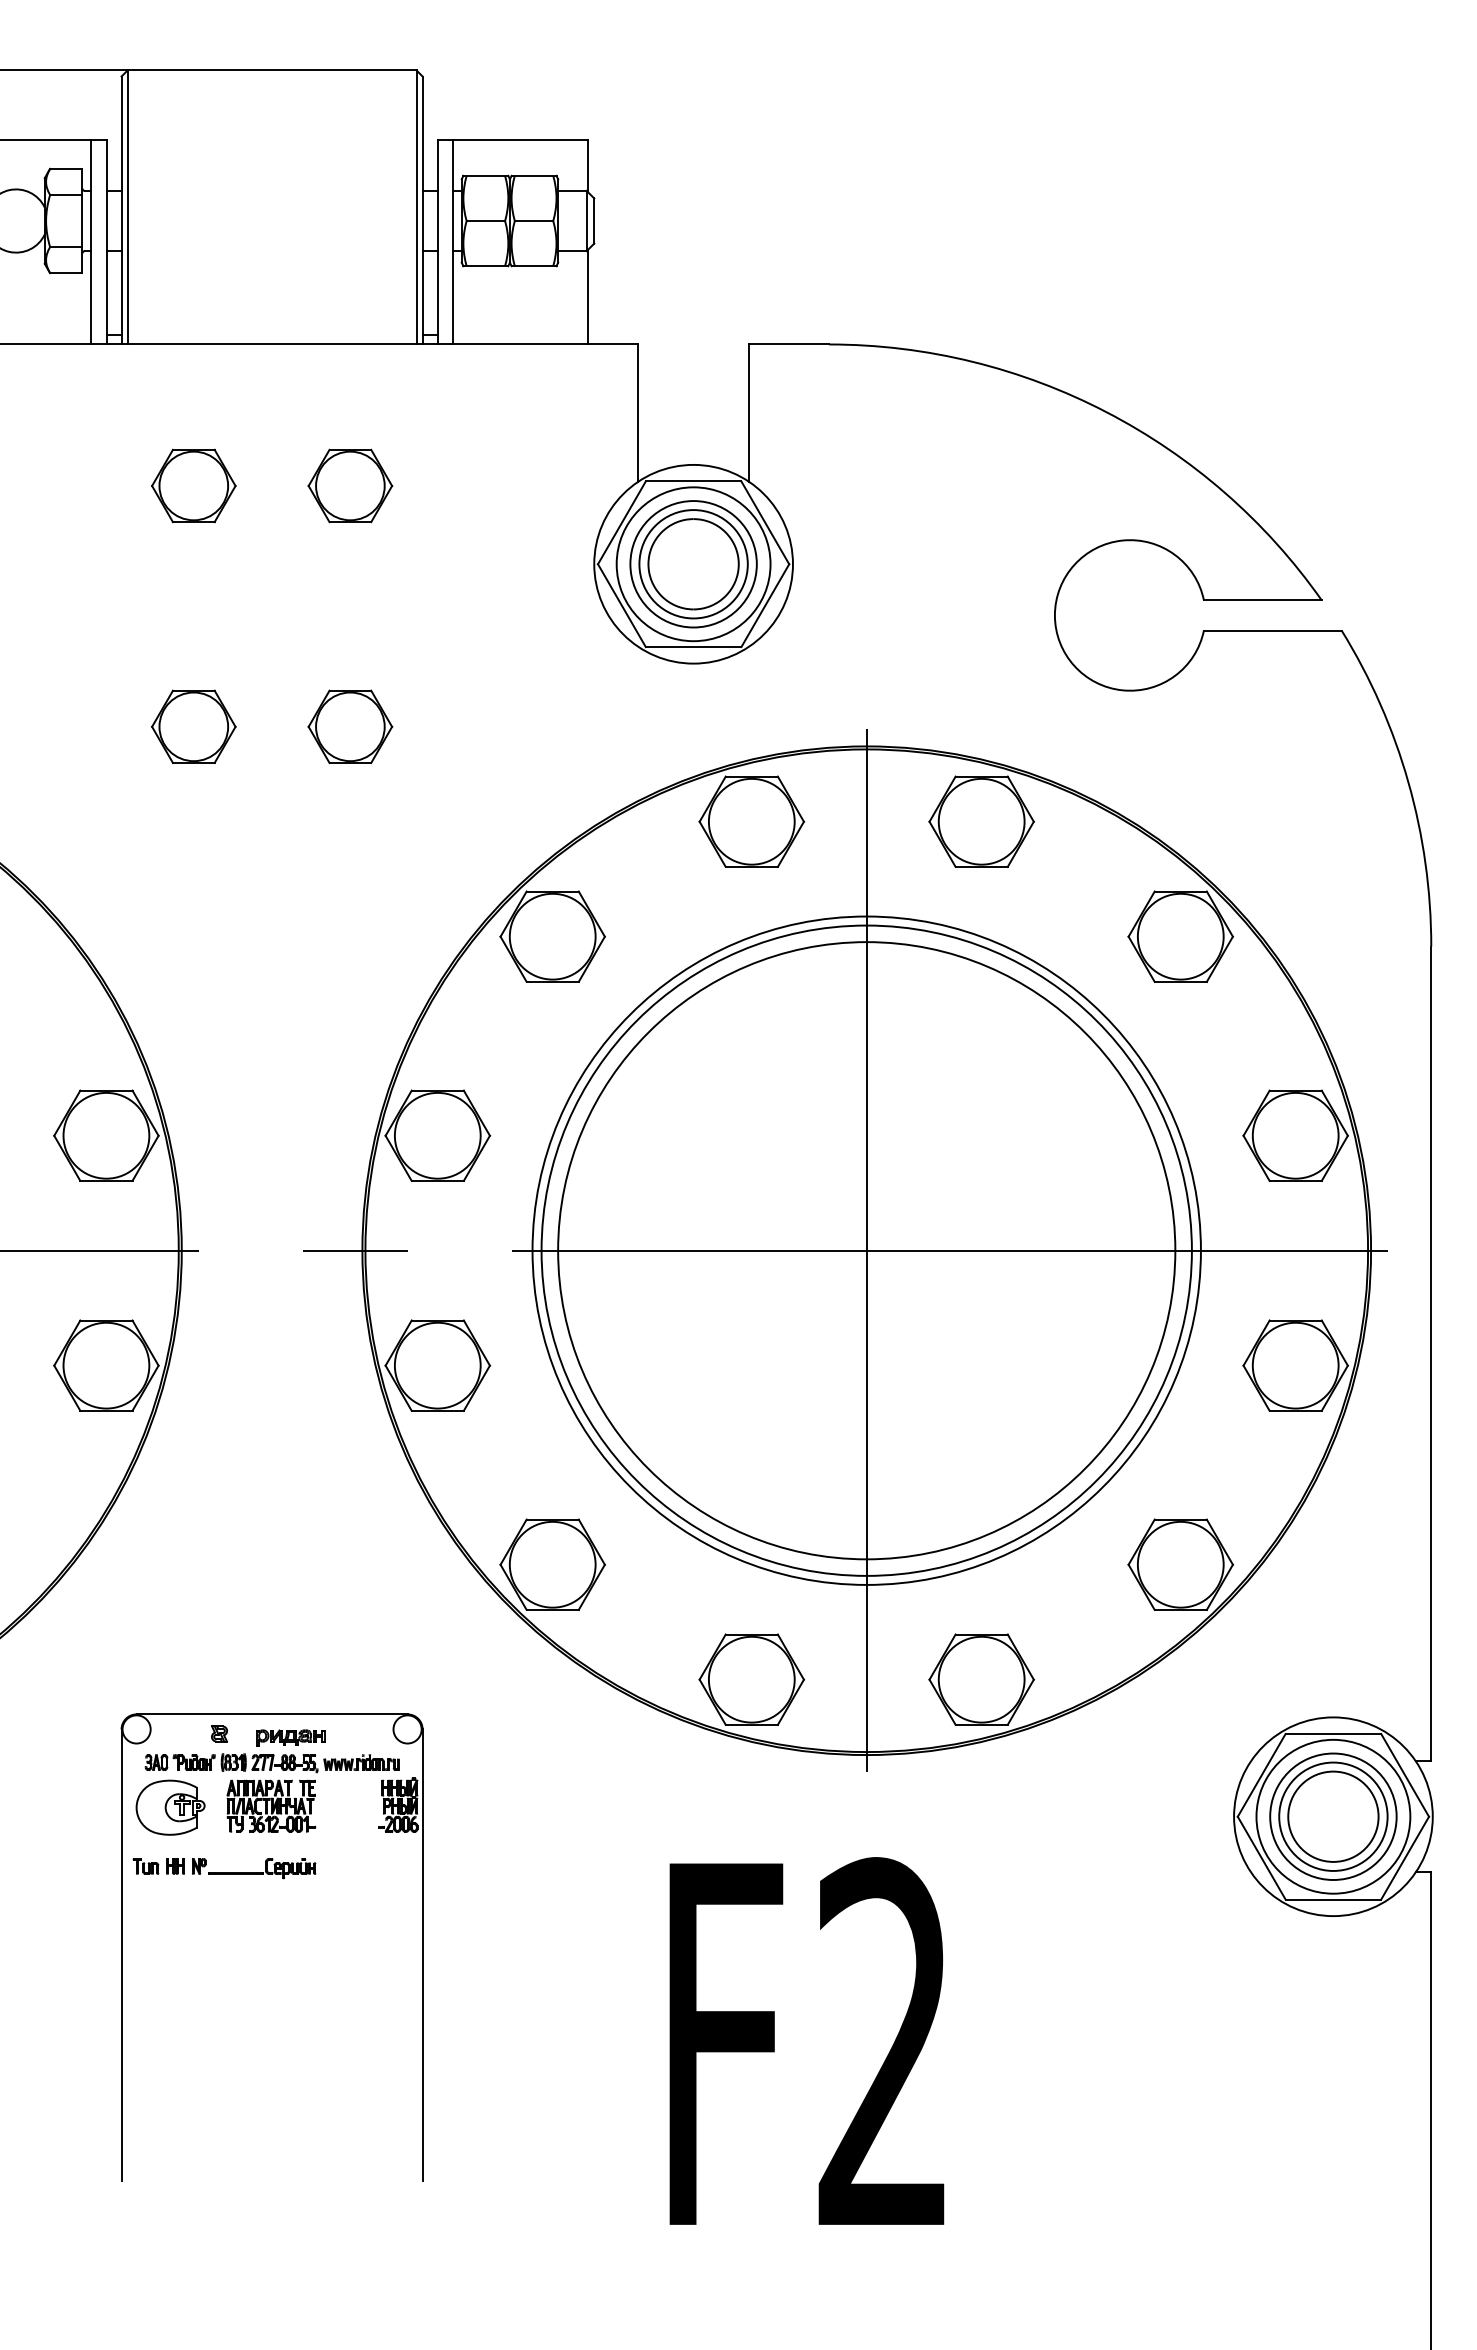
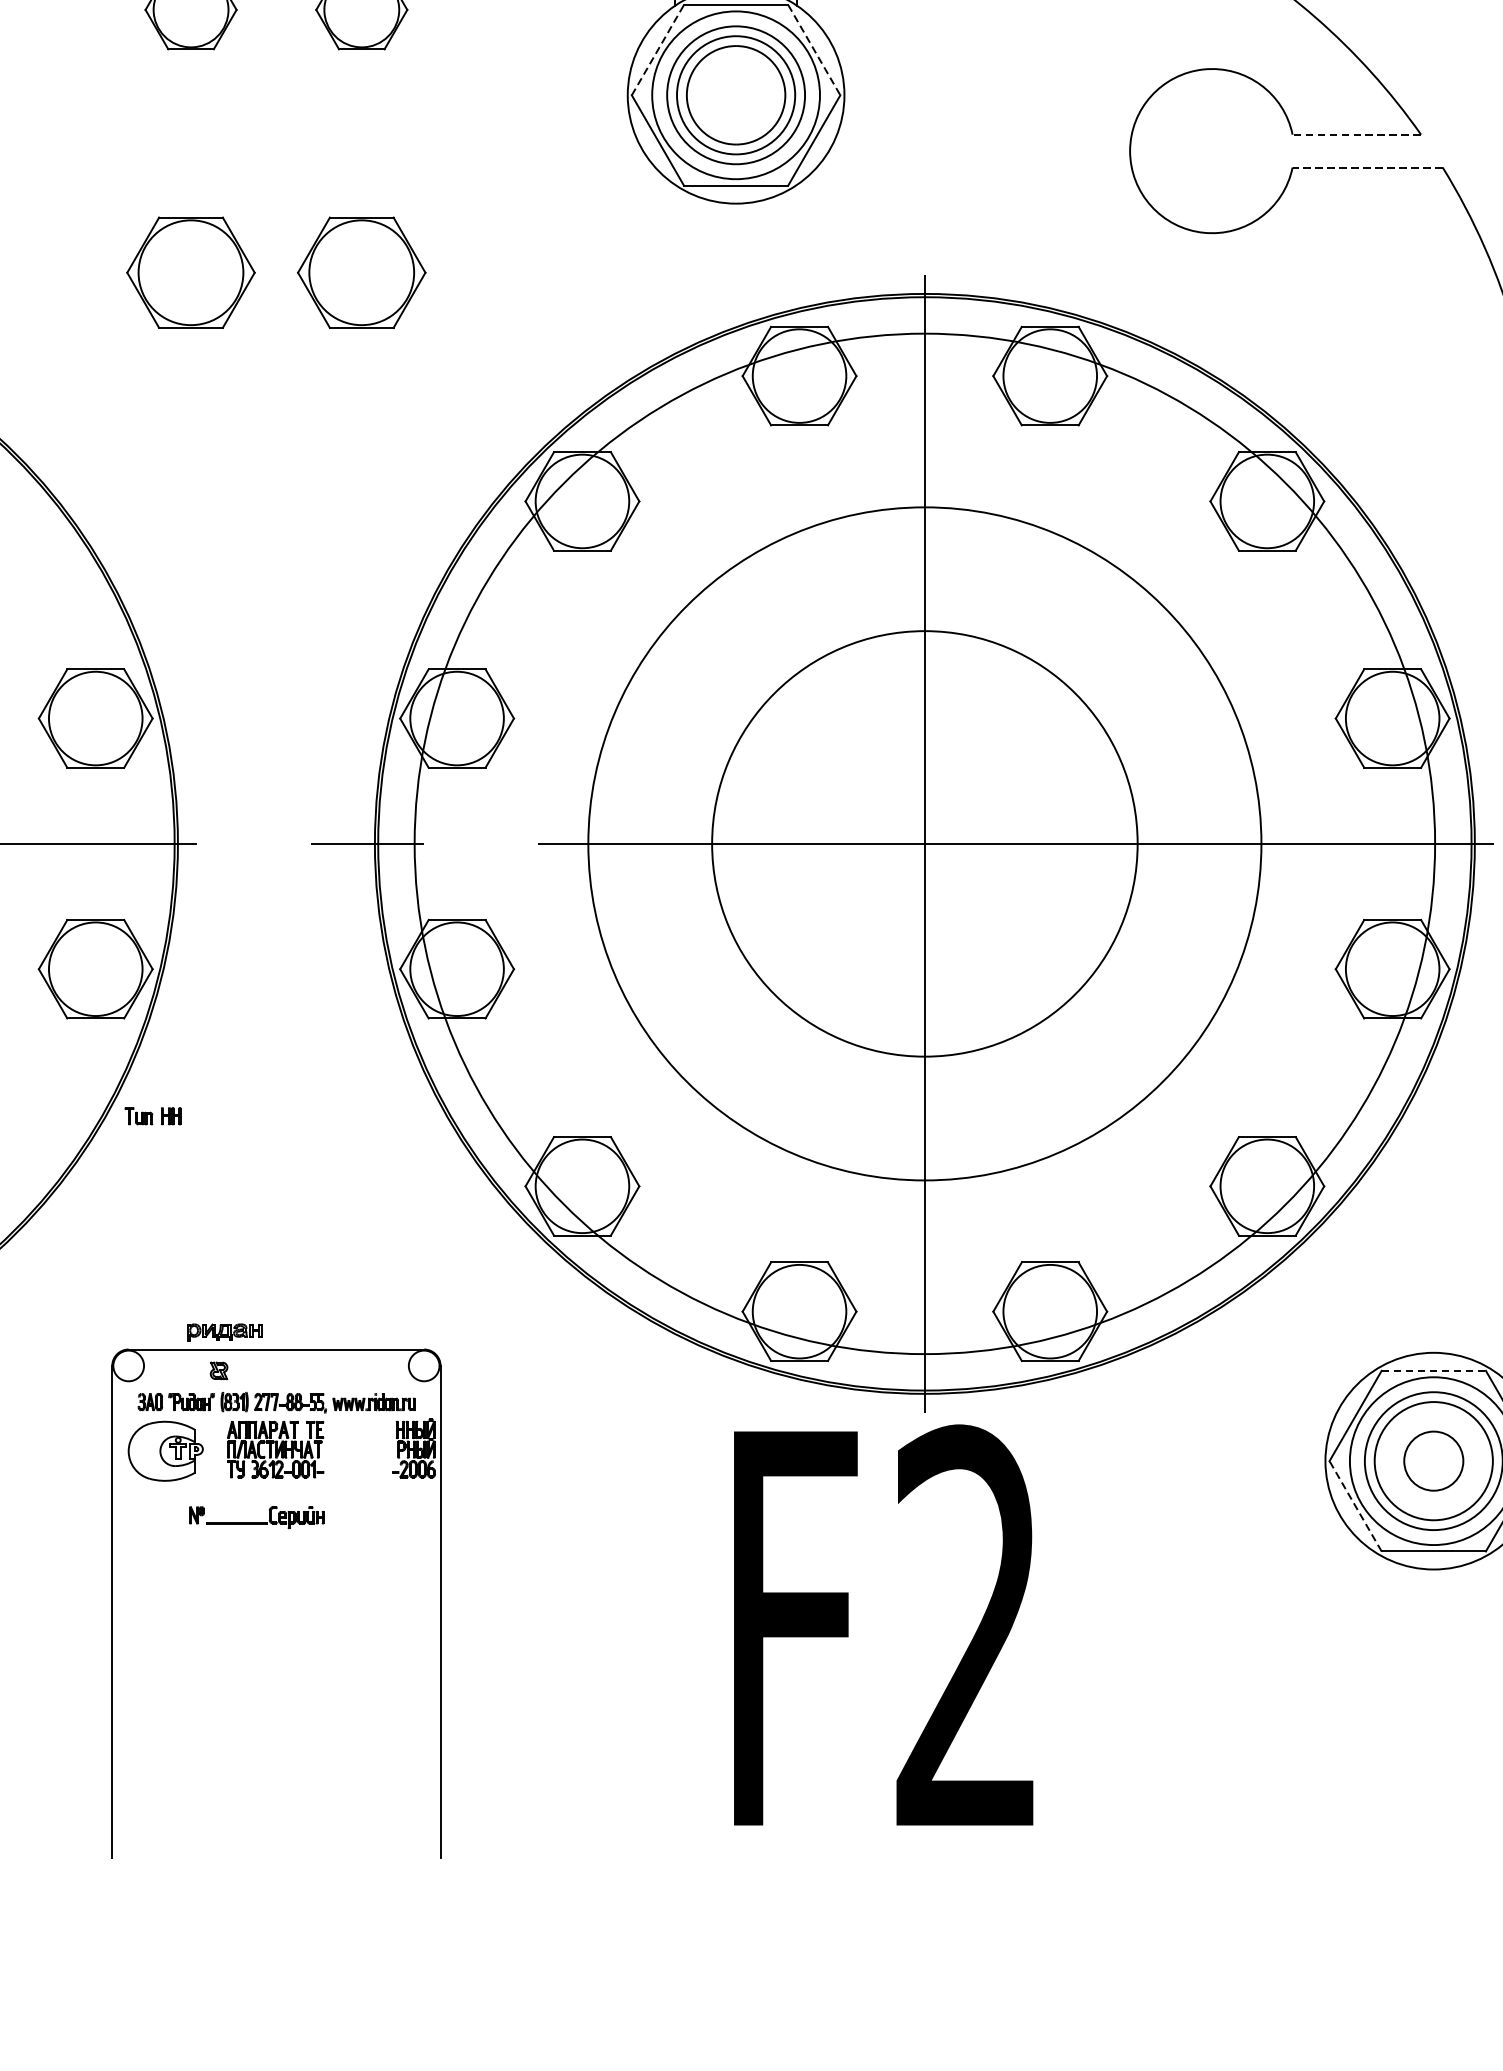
line: (621, 522) -> (657, 49), solid -> dashed
line: (765, 522) -> (814, 49), solid -> dashed
line: (1262, 600) -> (1356, 134), solid -> dashed
line: (1272, 630) -> (1367, 167), solid -> dashed
part: (193, 726) -> (190, 272), size x1.4
part: (350, 726) -> (361, 272), size x1.4
circle: (866, 1250) -> (924, 843), size x0.6
circle: (866, 1250) -> (924, 843), size x1.4
line: (1333, 1733) -> (1433, 1370), solid -> dashed
part: (290, 1737) -> (224, 1332), moved
circle: (1333, 1816) -> (1433, 1460), size x0.6
line: (1261, 1858) -> (1355, 1506), solid -> dashed
part: (158, 1866) -> (152, 1116), moved
text: (806, 2040) -> (883, 1624), moved

